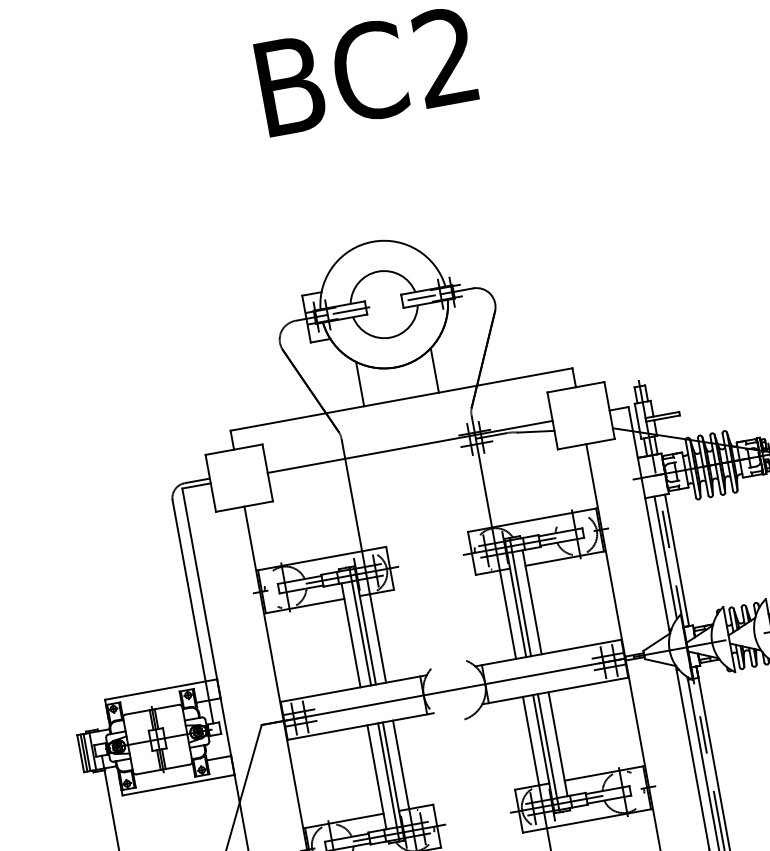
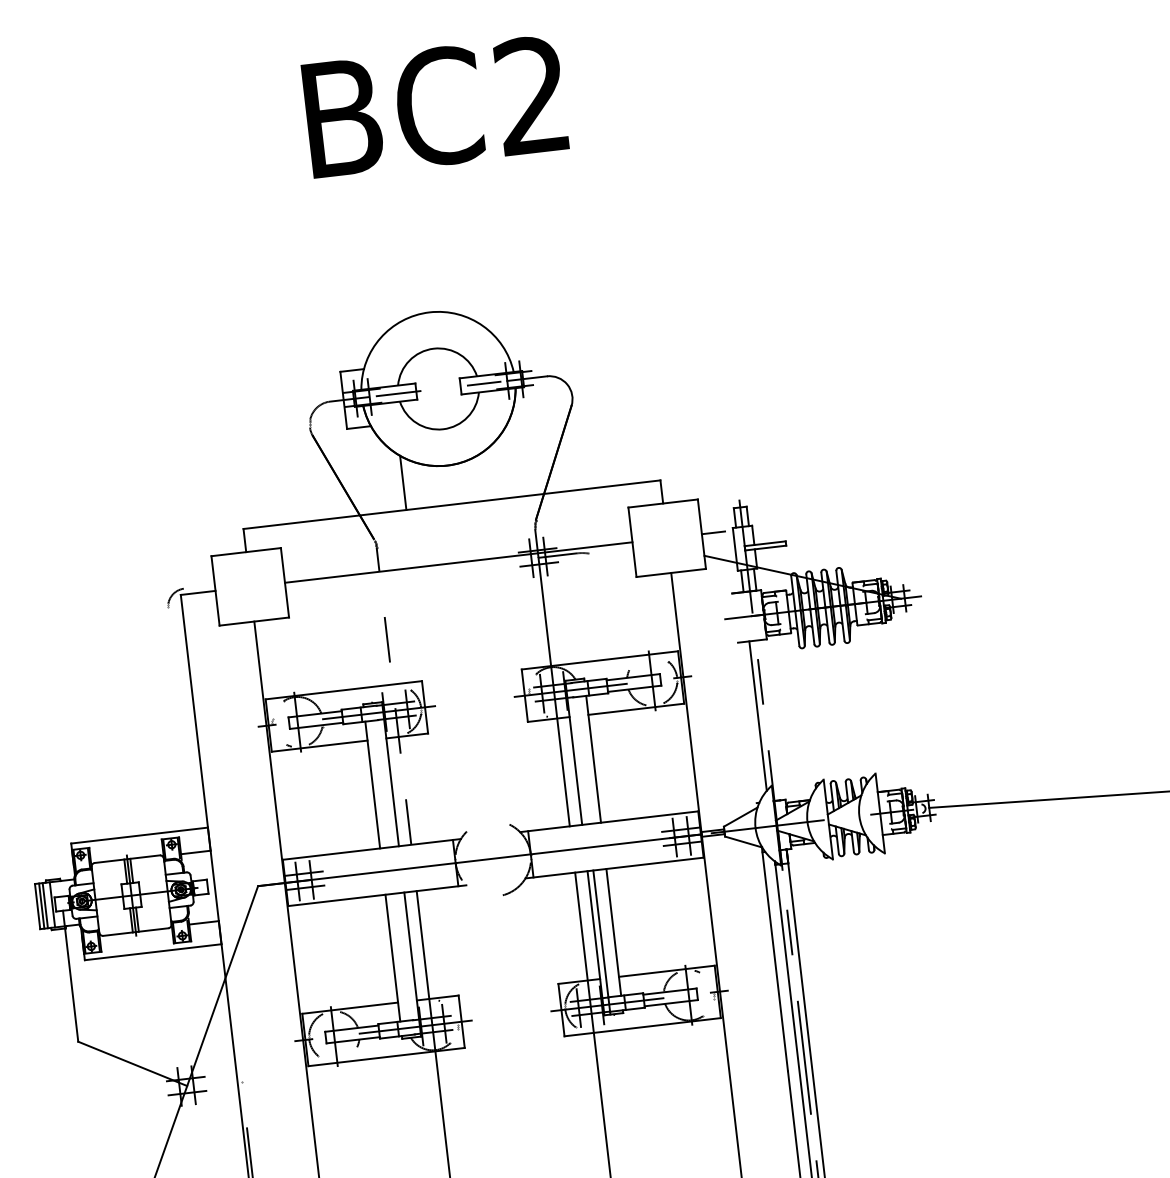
line: (434, 370) -> (494, 472), removed
line: (535, 431) -> (611, 553), removed
line: (196, 480) -> (198, 586), removed
line: (649, 520) -> (741, 669), removed
line: (676, 559) -> (771, 719), removed
line: (365, 570) -> (395, 707), solid -> dashed
line: (520, 597) -> (579, 752), removed
line: (192, 611) -> (183, 744), removed
line: (360, 626) -> (384, 774), removed
line: (388, 782) -> (406, 965), removed

